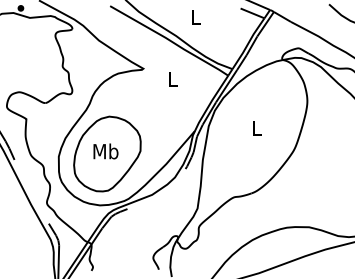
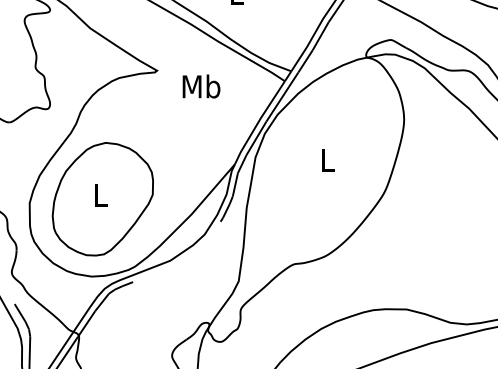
text: (172, 79) -> (200, 86), L -> Mb
text: (105, 151) -> (100, 195), Mb -> L

